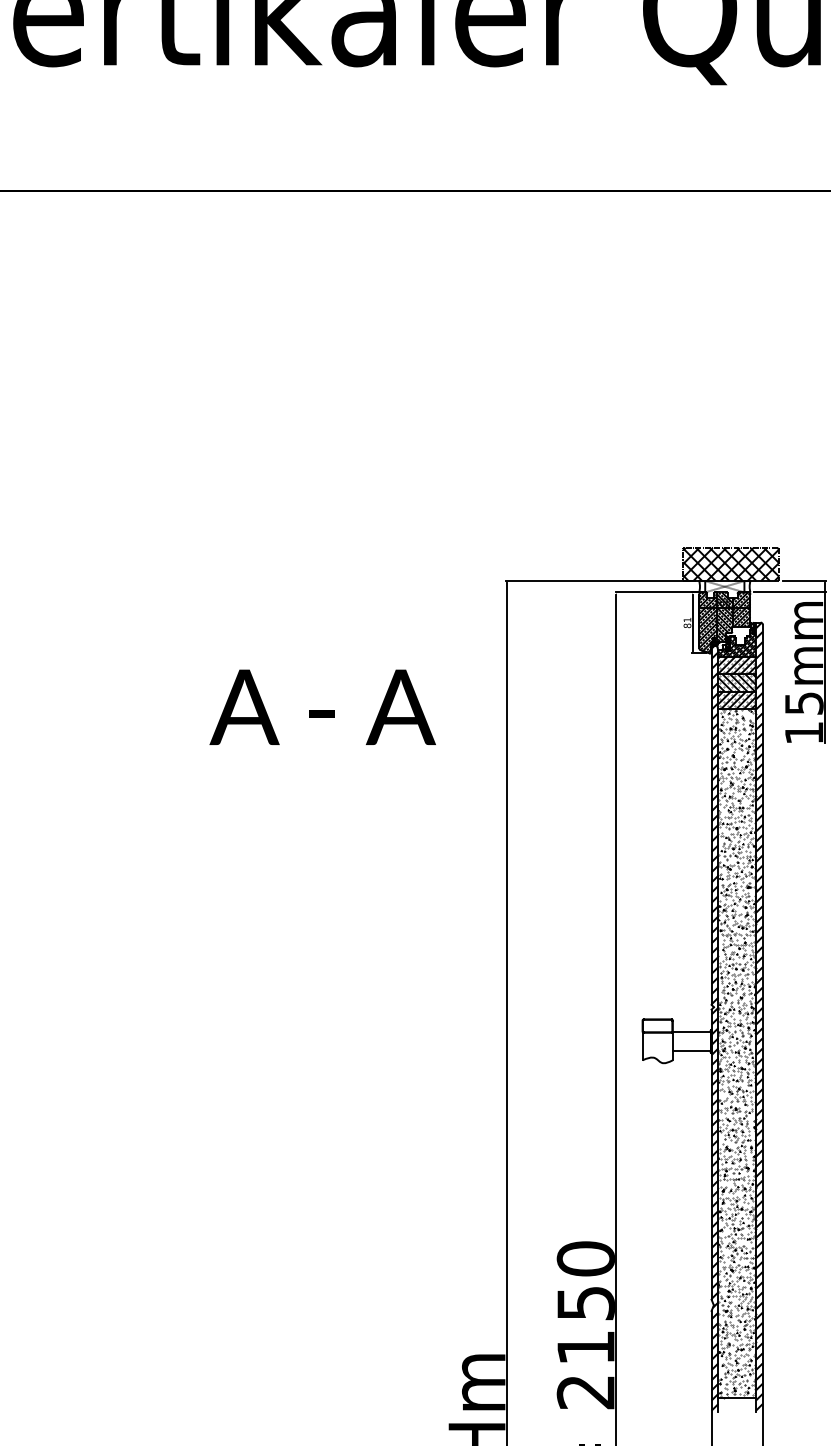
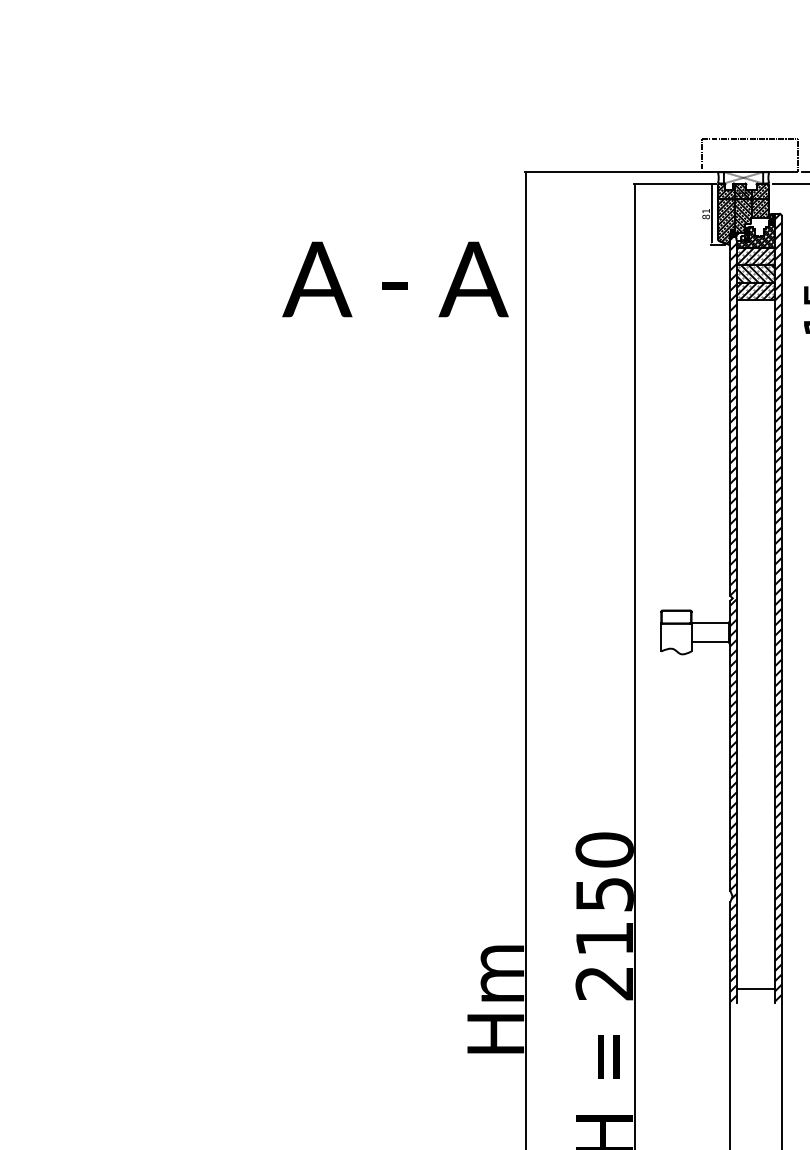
hatch: (731, 564) -> (750, 155), removed
text: (322, 706) -> (395, 278), moved
hatch: (737, 1053) -> (756, 644), removed

